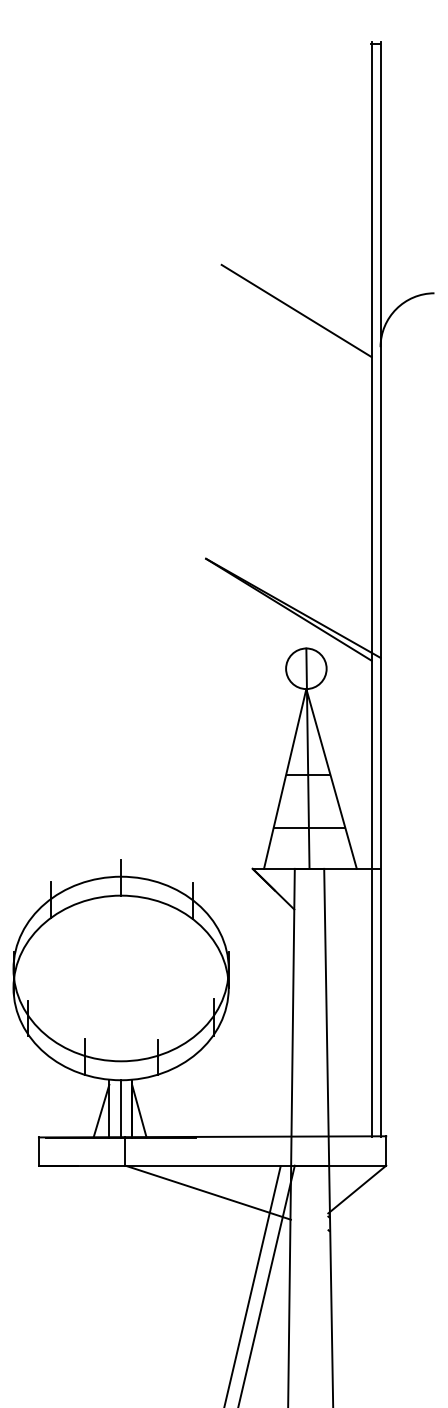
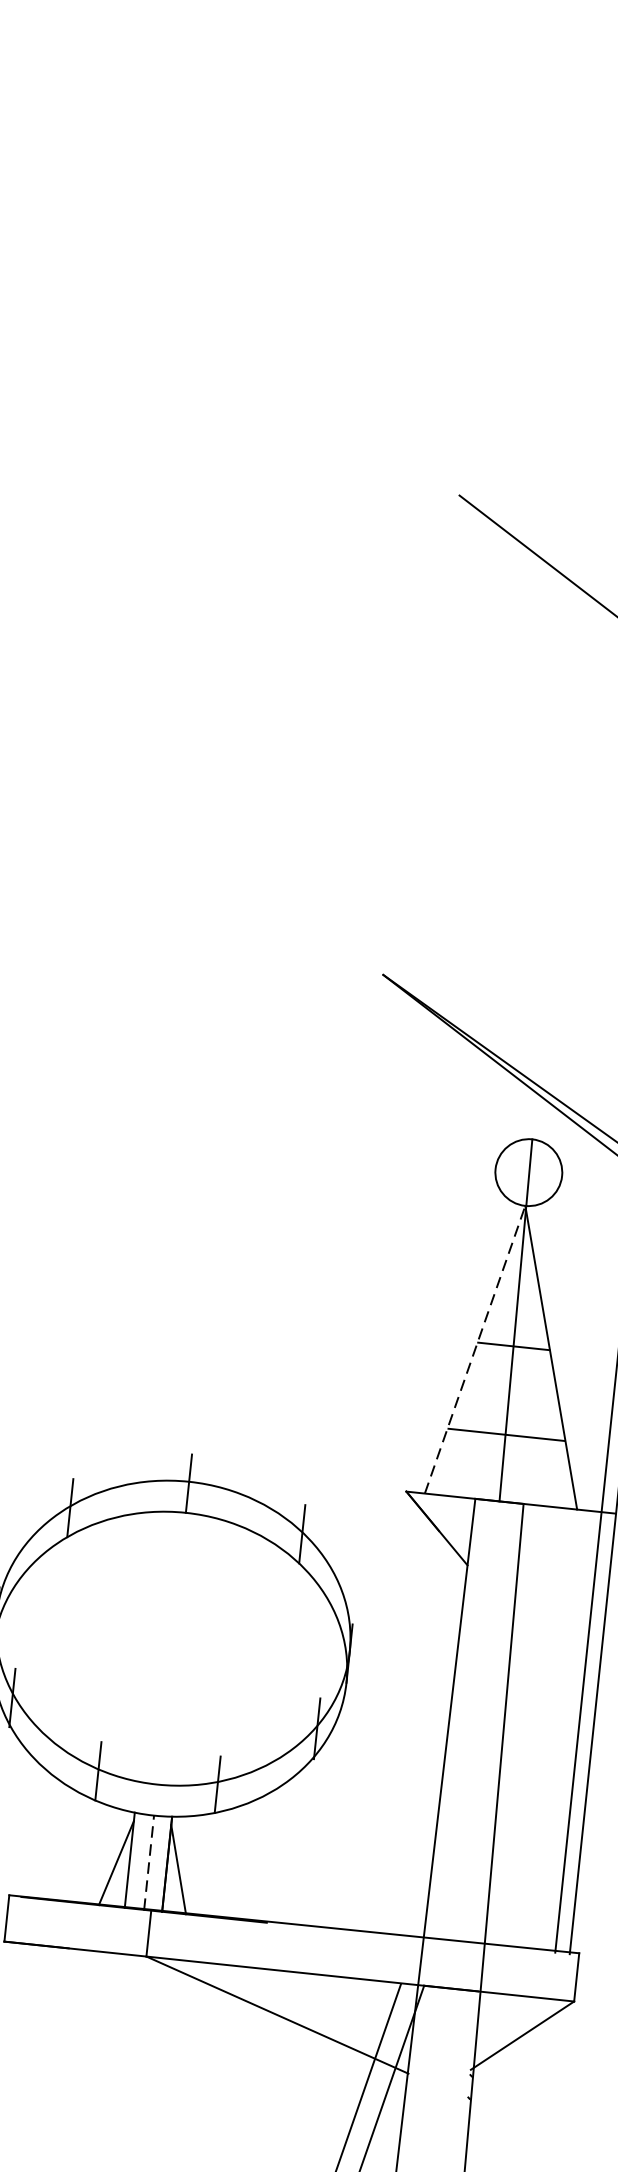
line: (285, 778) -> (475, 1348), solid -> dashed
line: (121, 1108) -> (149, 1862), solid -> dashed

